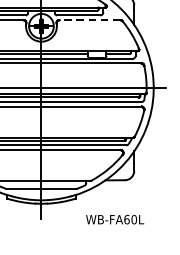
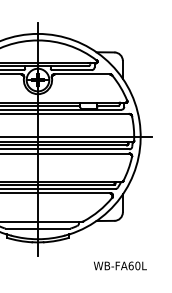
line: (90, 20) -> (82, 74), dashed -> solid
text: (115, 219) -> (120, 265), moved

